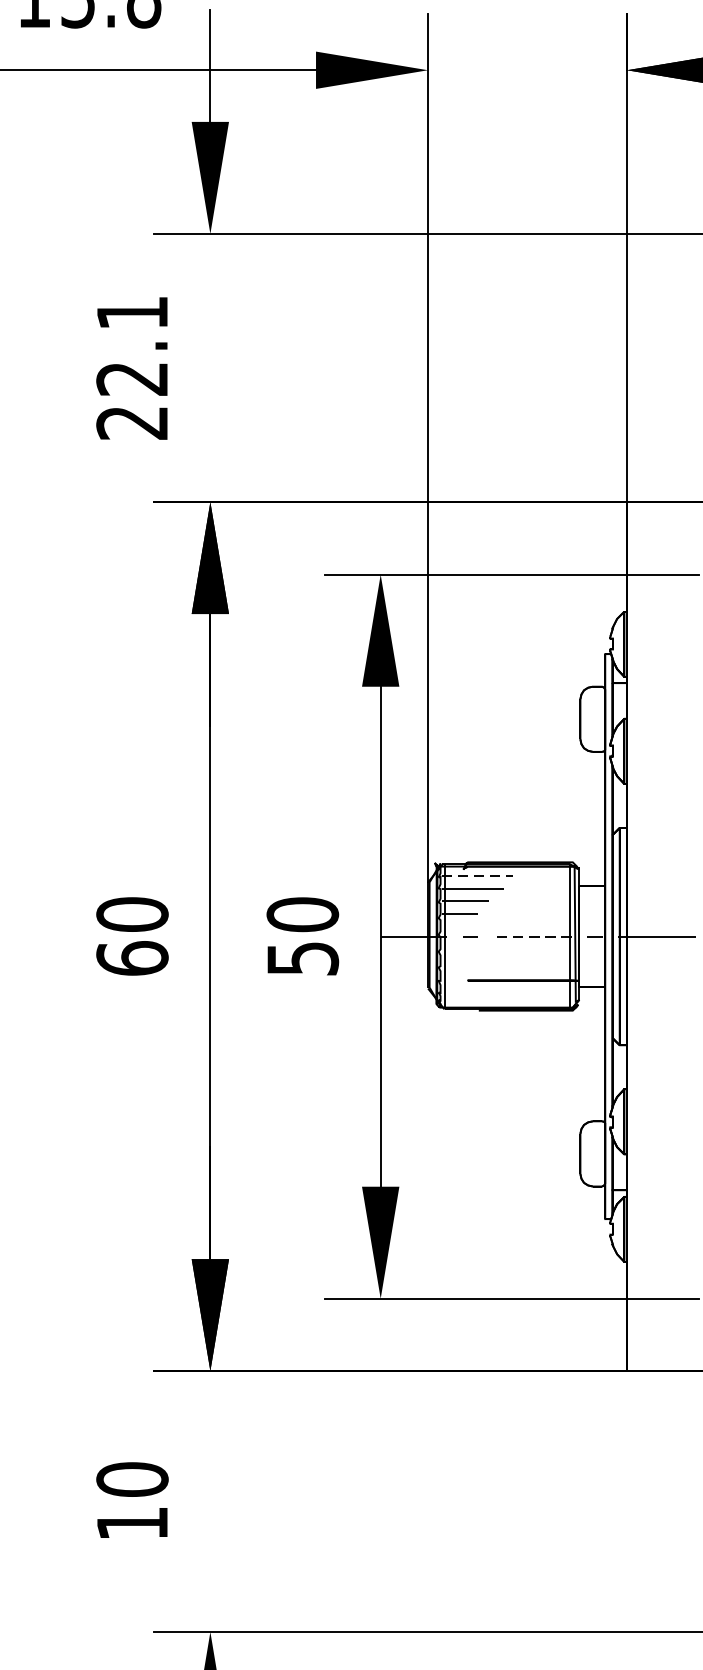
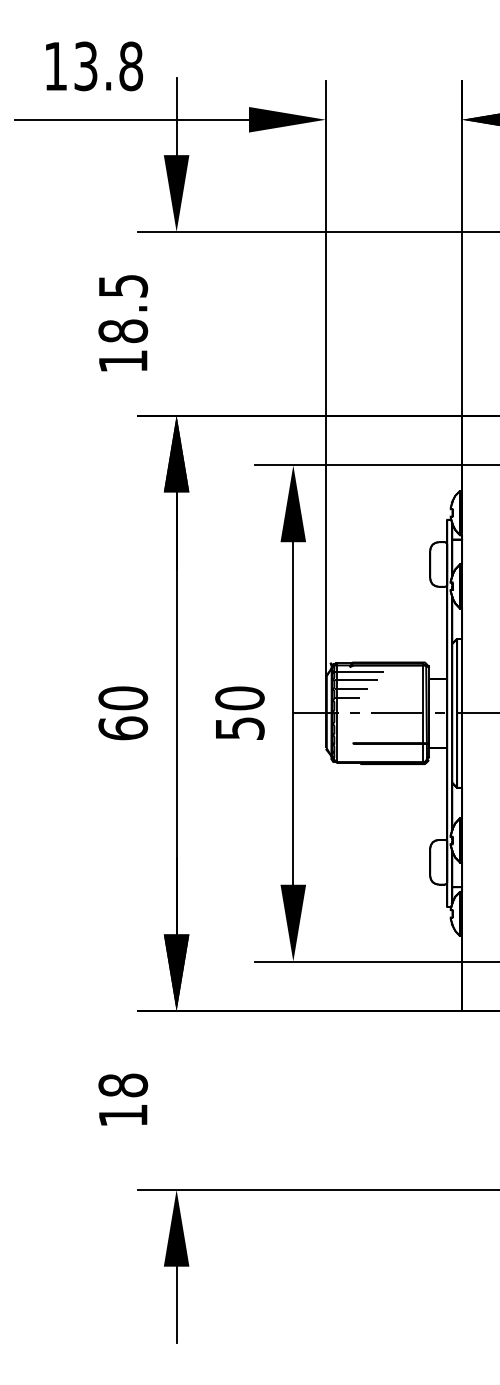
text: (132, 367) -> (123, 323), 22.1 -> 18.5
line: (477, 875) -> (359, 671), dashed -> solid
line: (532, 936) -> (397, 713), dashed -> solid
text: (131, 1479) -> (122, 1085), 10 -> 18

